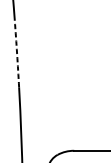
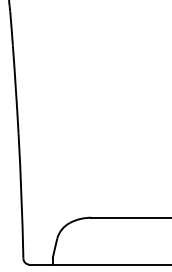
arc: (16, 53) -> (15, 89), dashed -> solid

